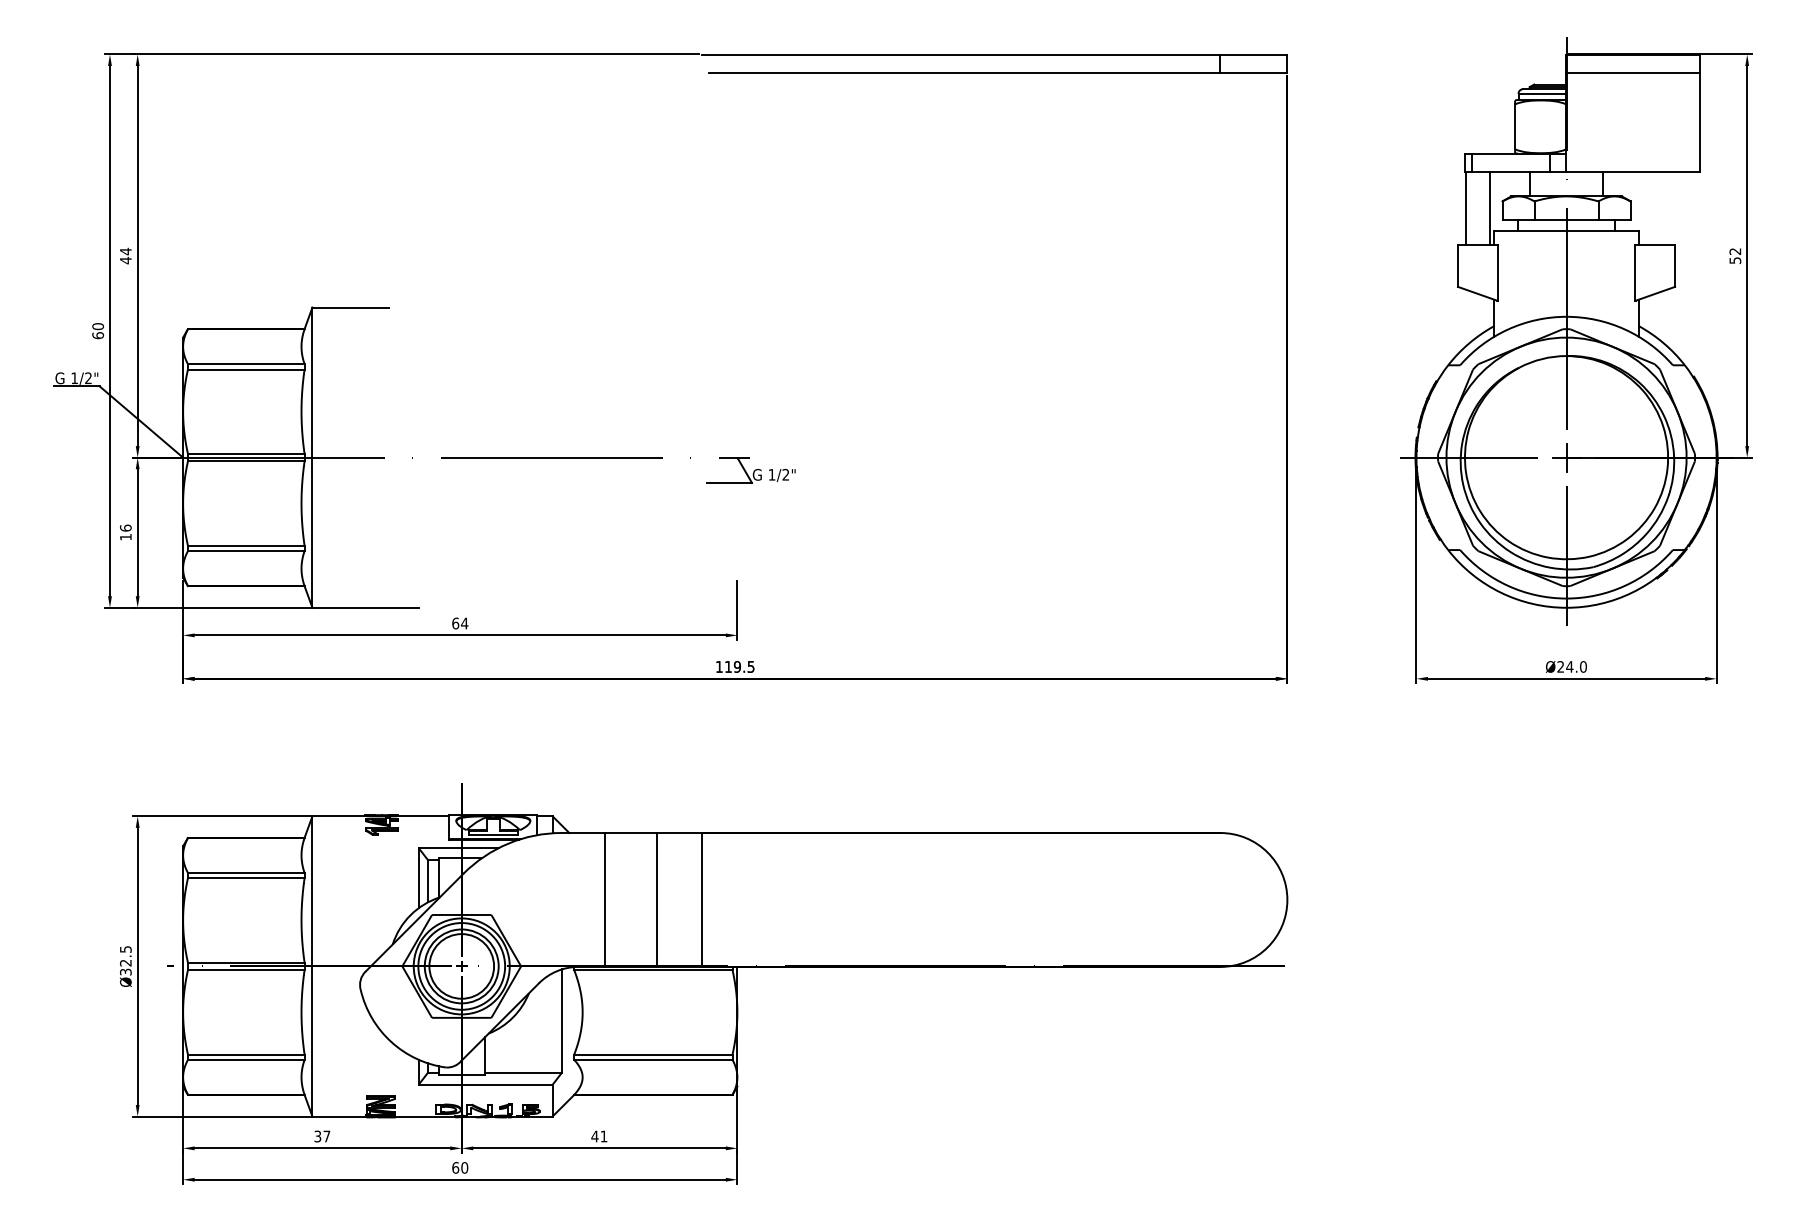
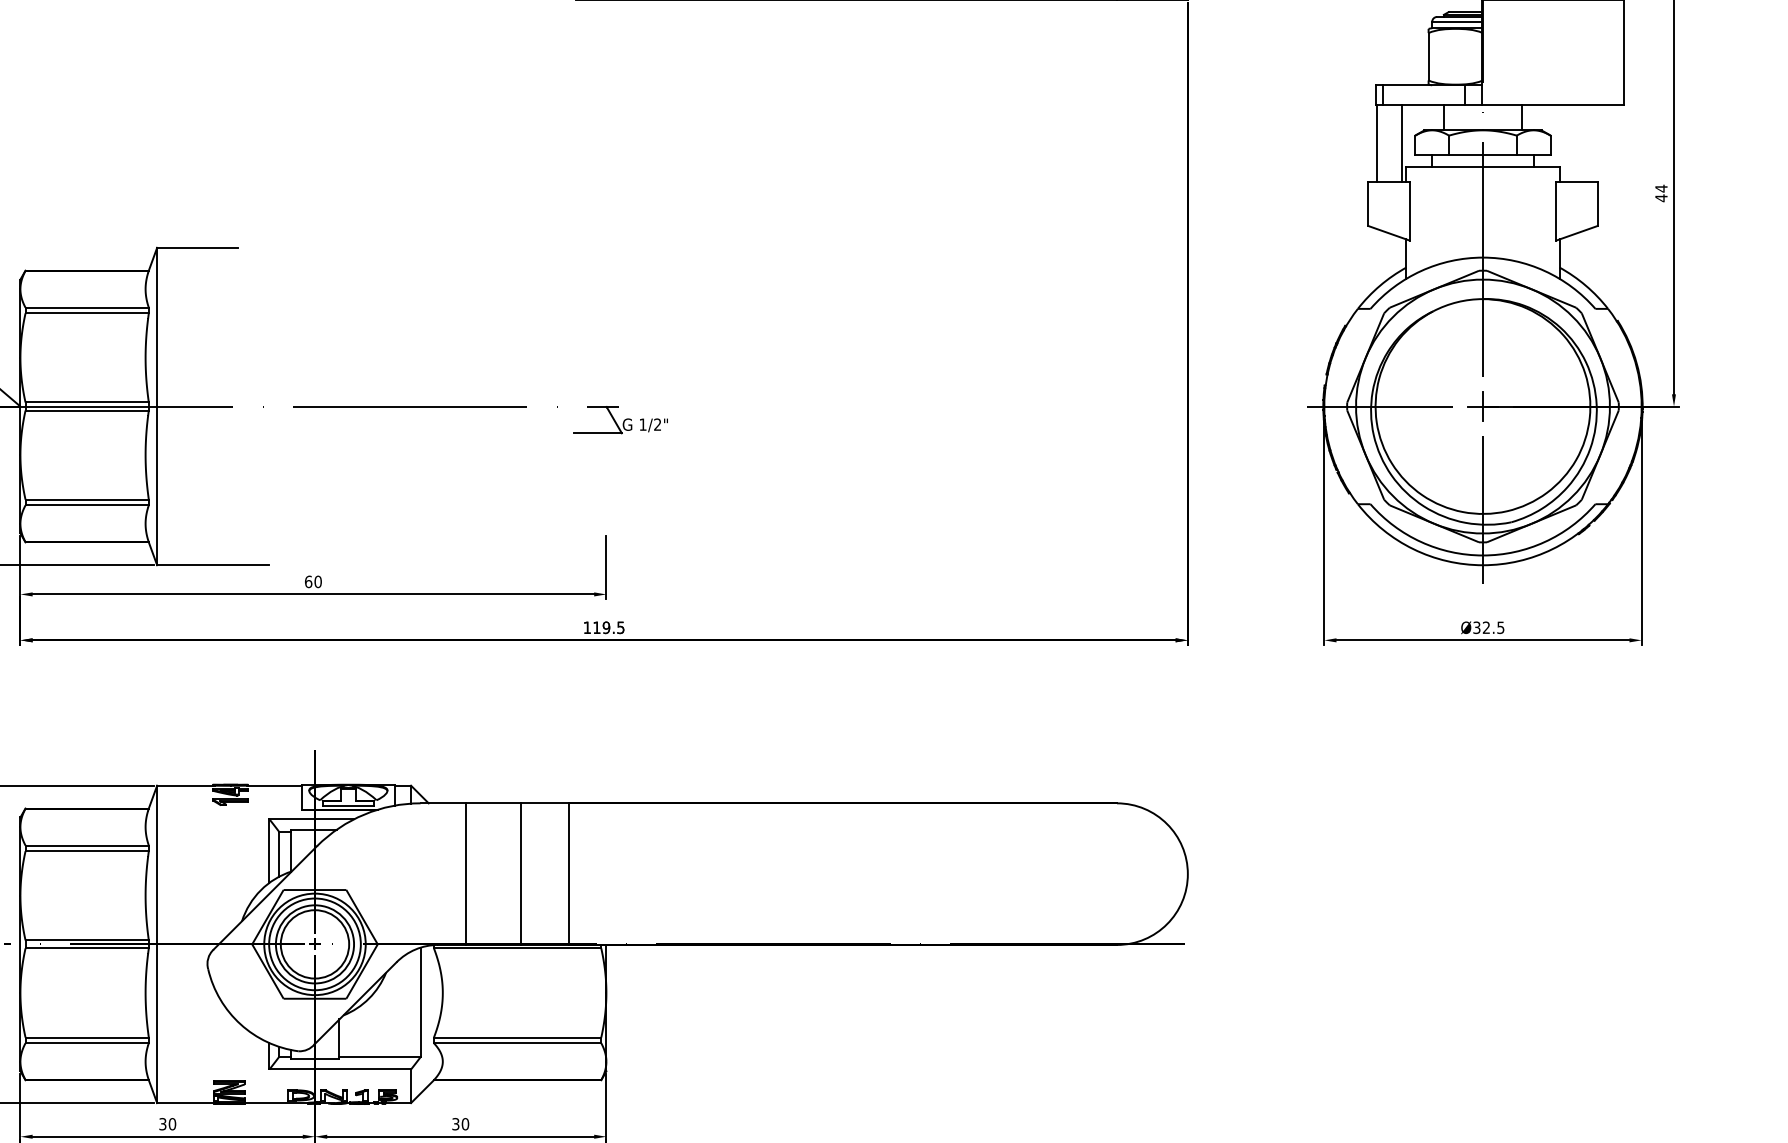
text: (1735, 255) -> (1661, 192), 52 -> 44
text: (464, 623) -> (317, 581), 64 -> 60
text: (1571, 666) -> (1488, 627), Ø24.0 -> Ø32.5
text: (326, 1136) -> (172, 1124), 37 -> 30
text: (599, 1136) -> (460, 1124), 41 -> 30

